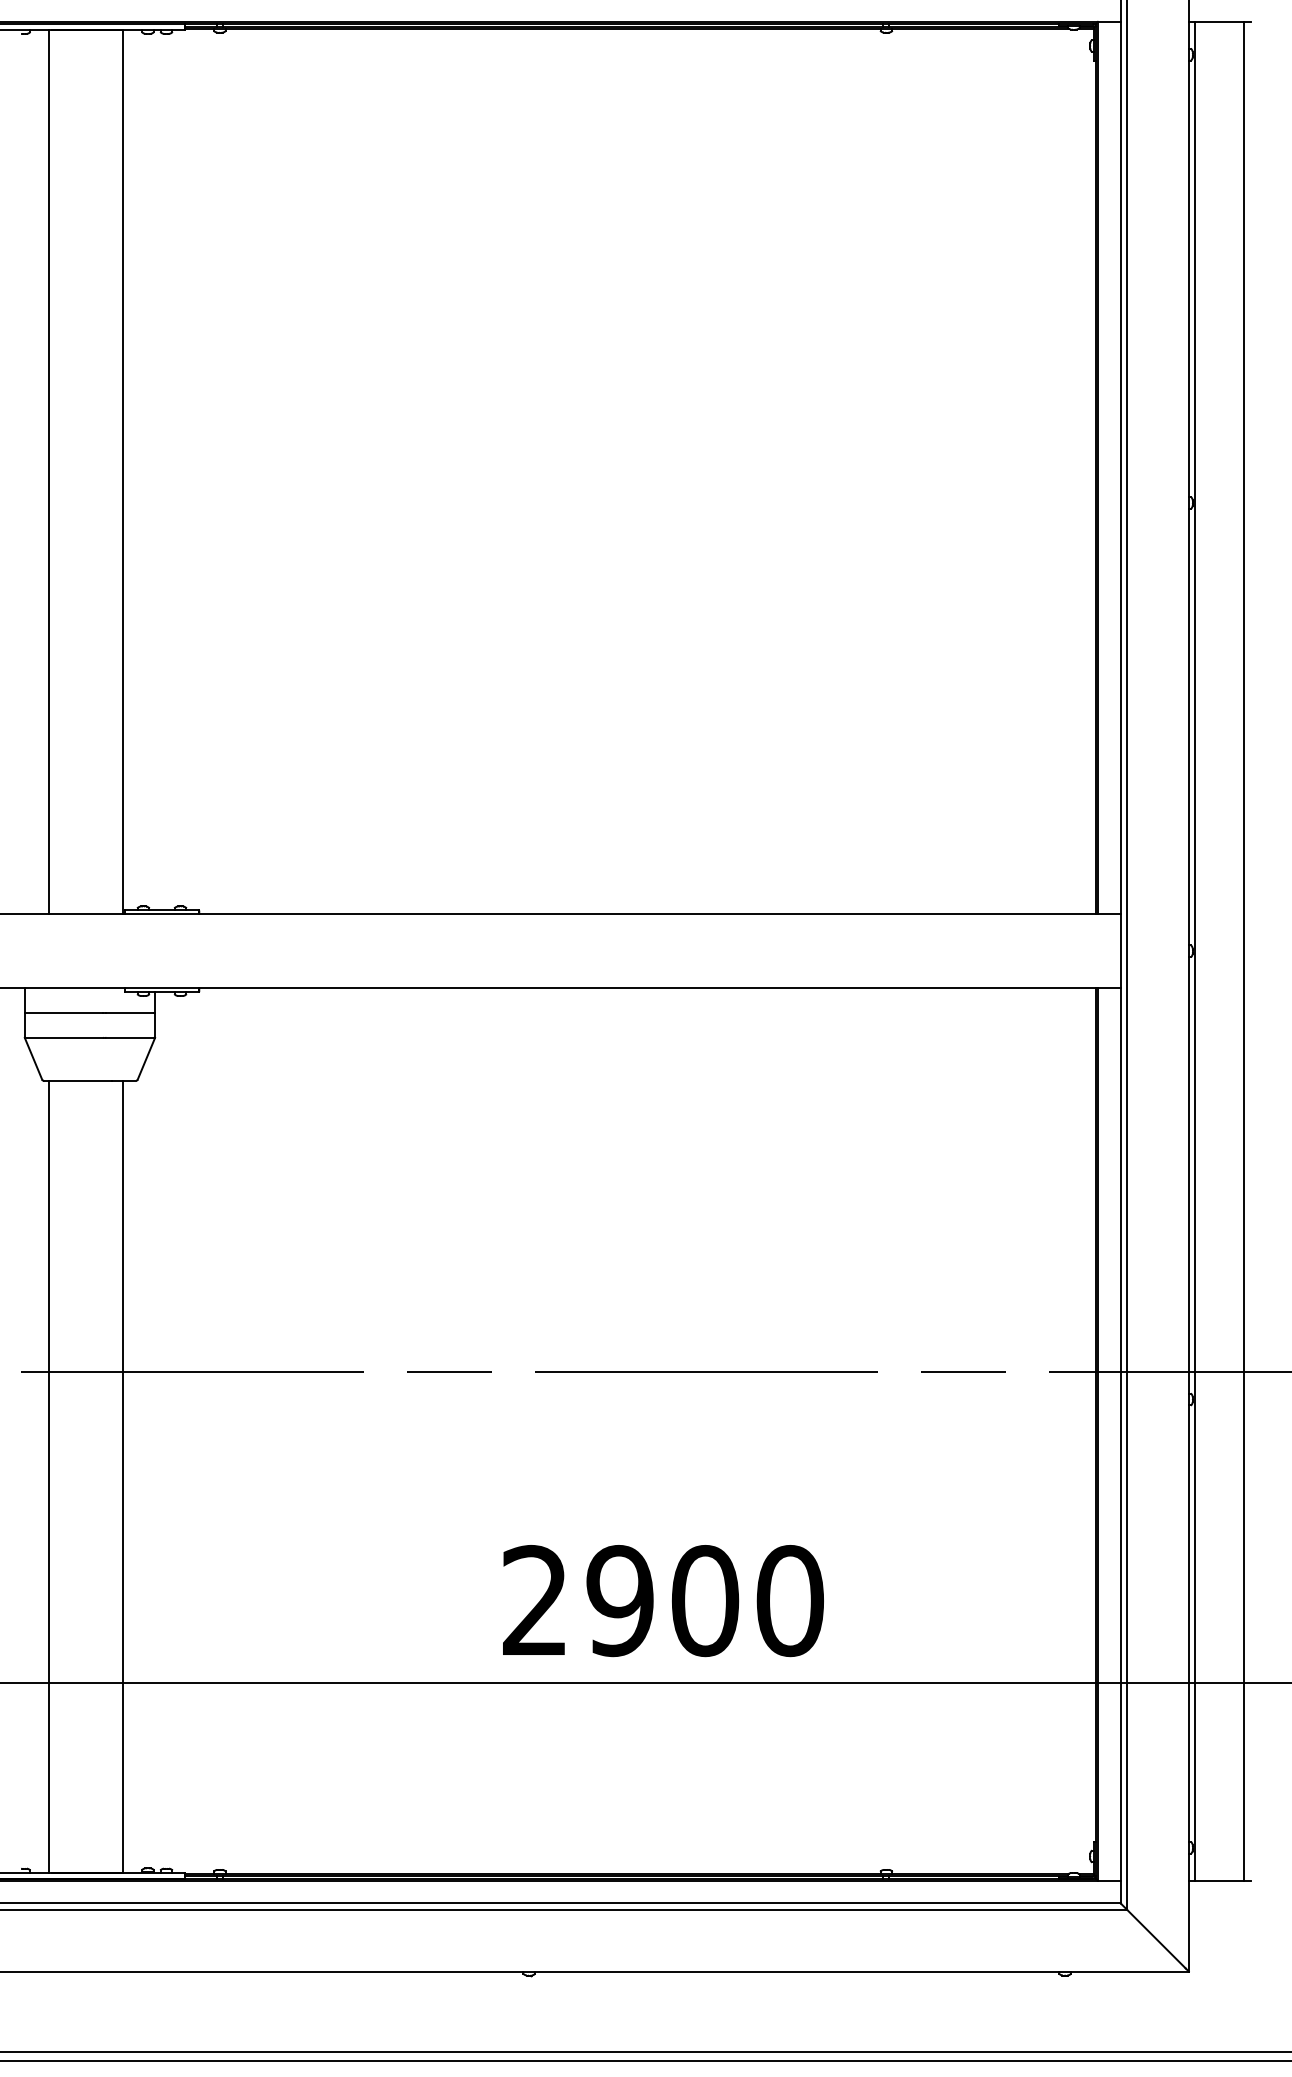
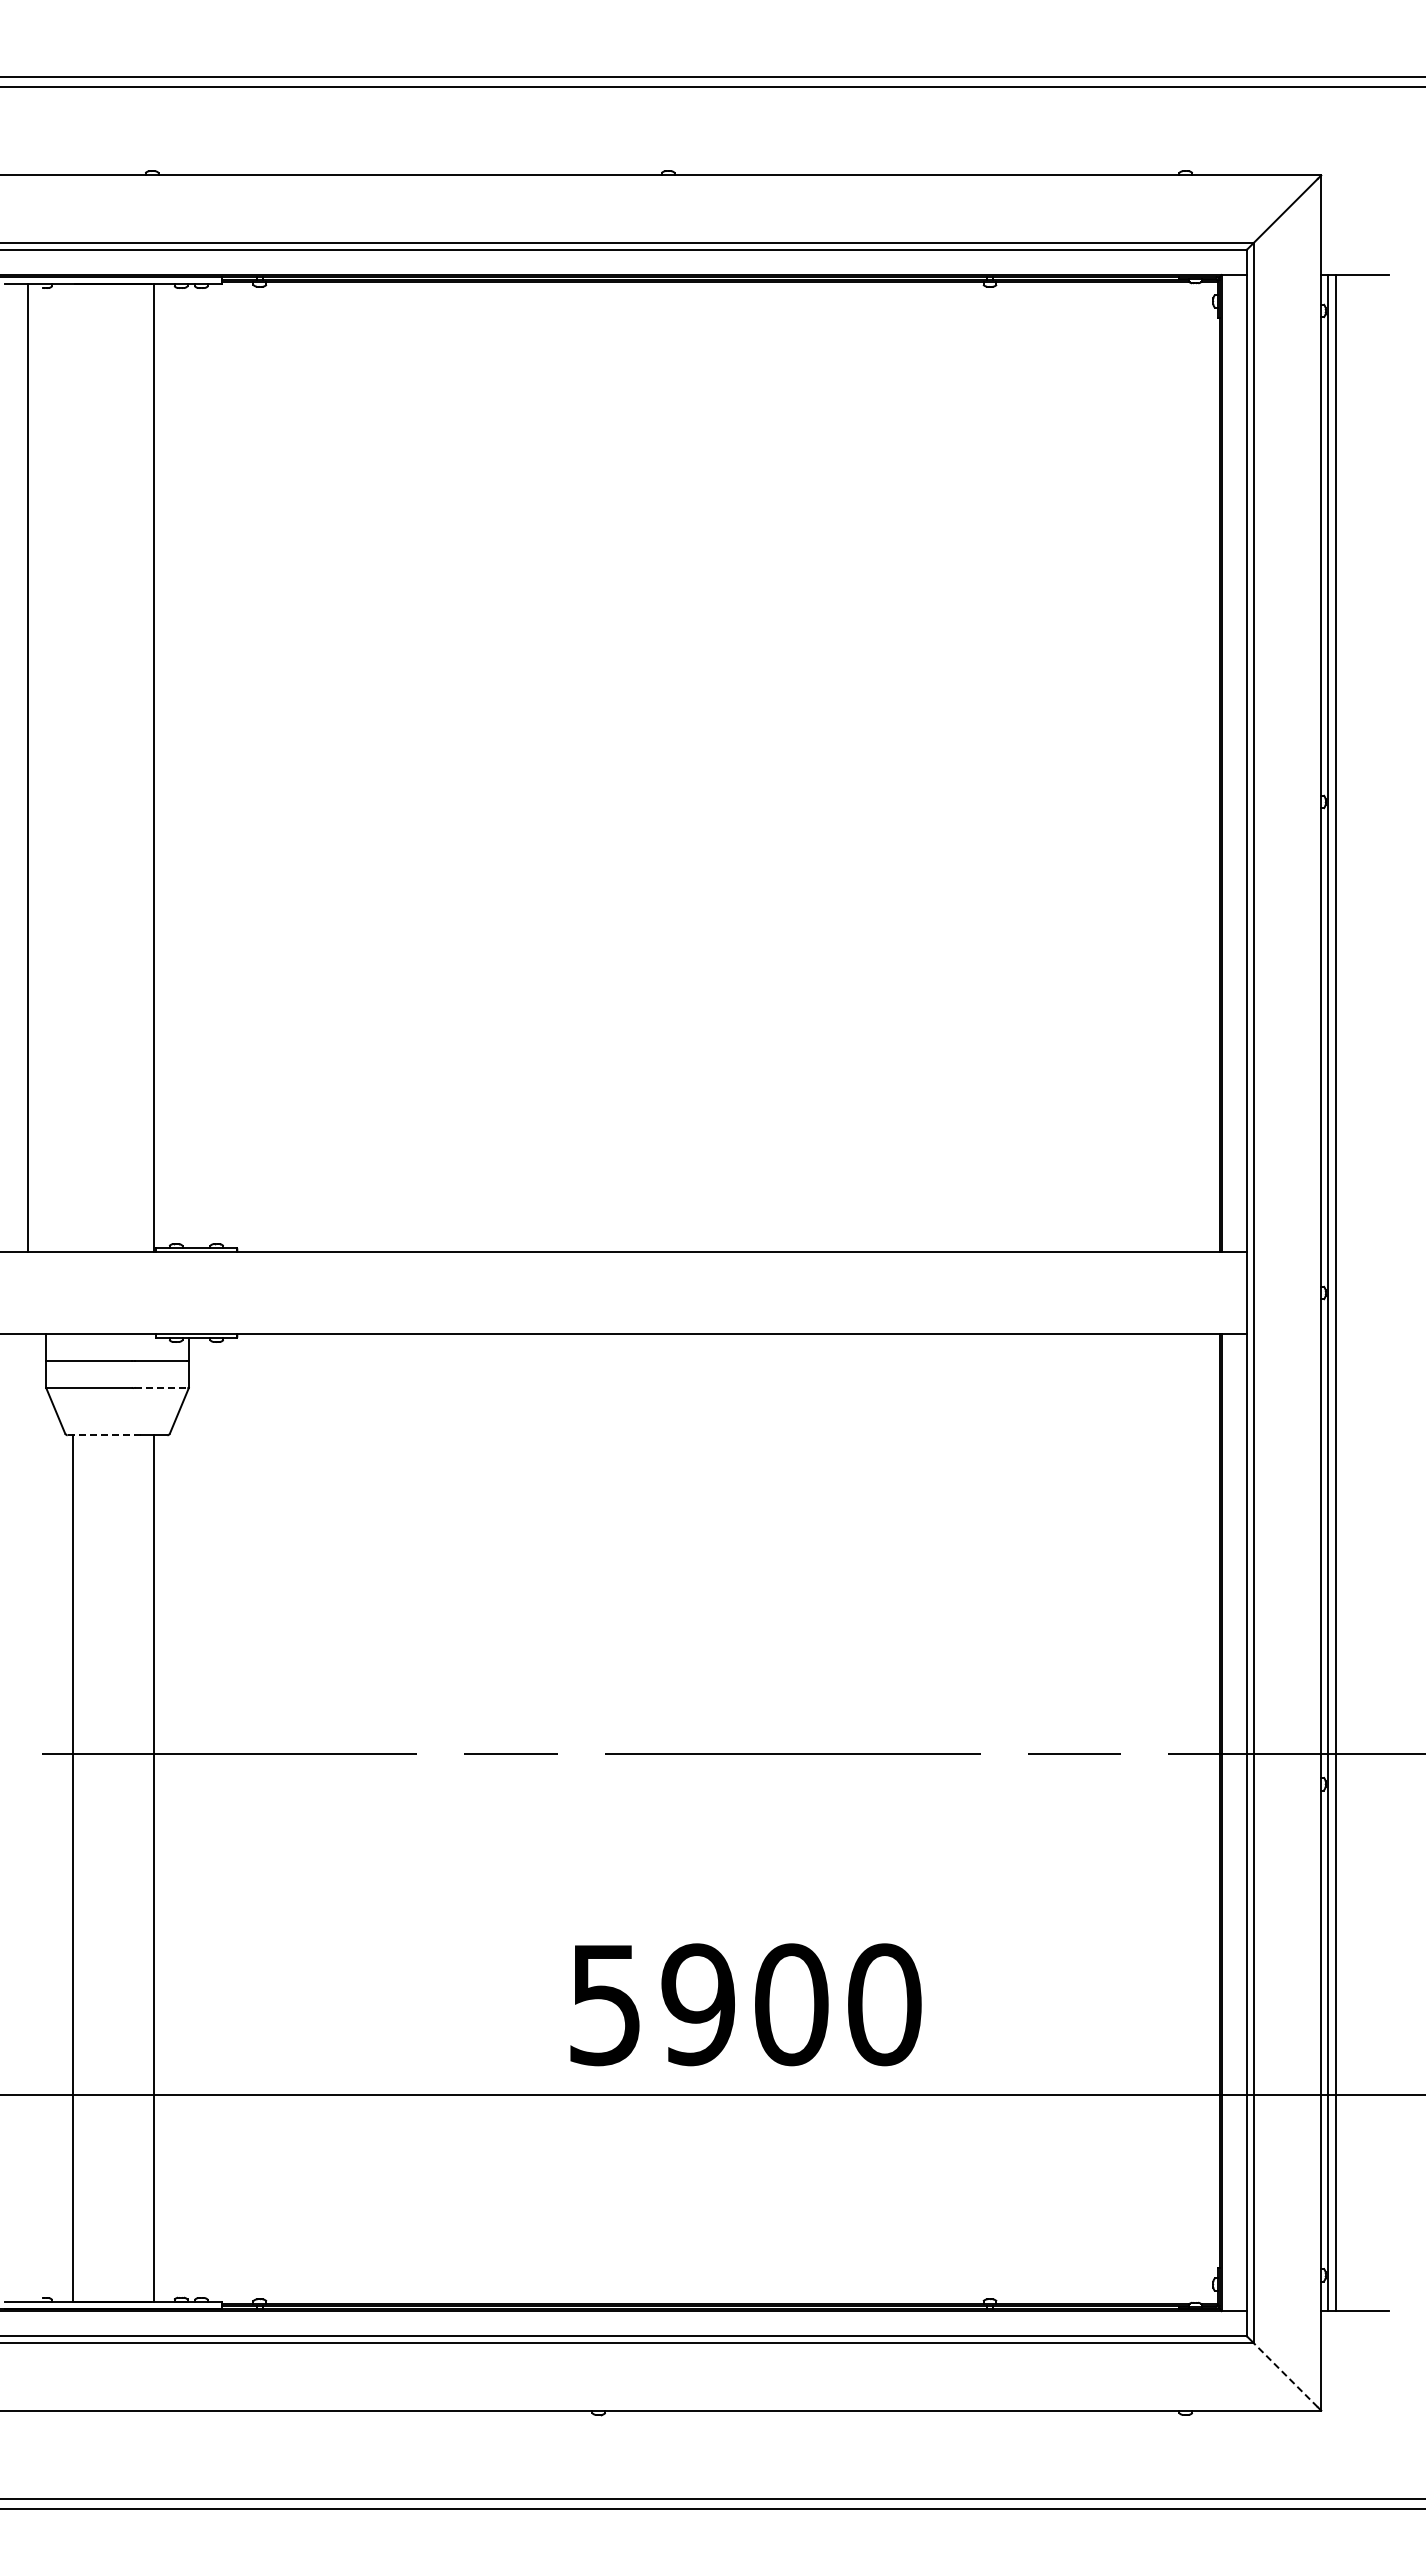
line: (48, 471) -> (27, 767), moved
line: (1244, 951) -> (1336, 1293), moved
line: (130, 1037) -> (161, 1387), solid -> dashed
line: (78, 1081) -> (104, 1435), solid -> dashed
text: (534, 1600) -> (604, 2004), 2900 -> 5900
line: (1156, 1938) -> (1285, 2374), solid -> dashed

